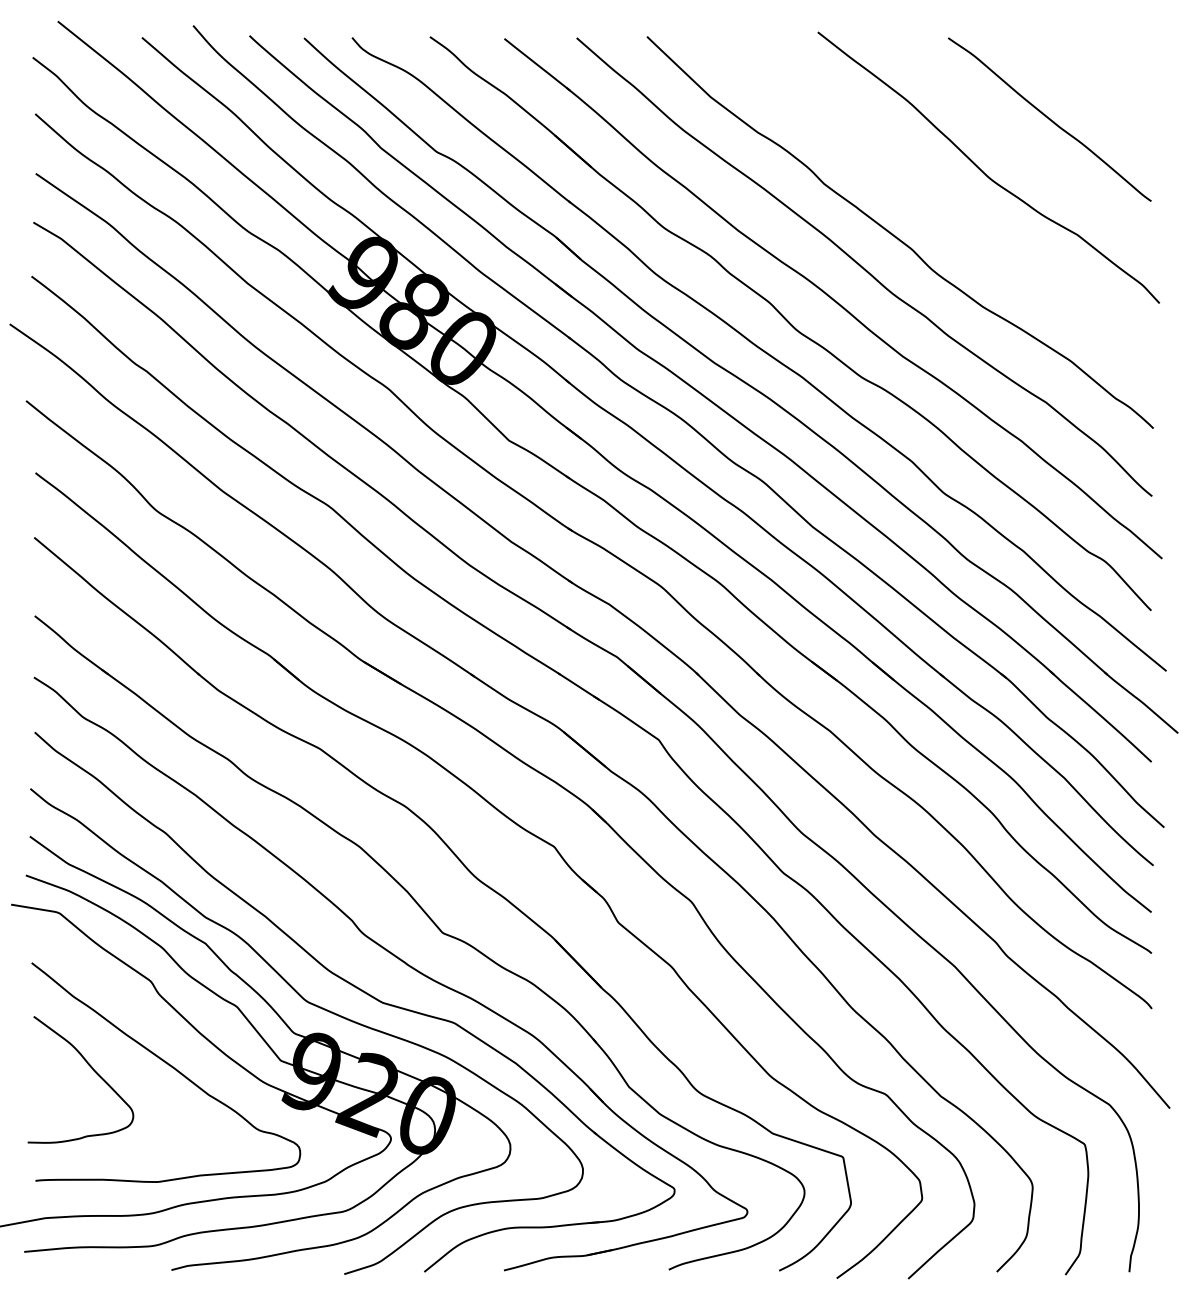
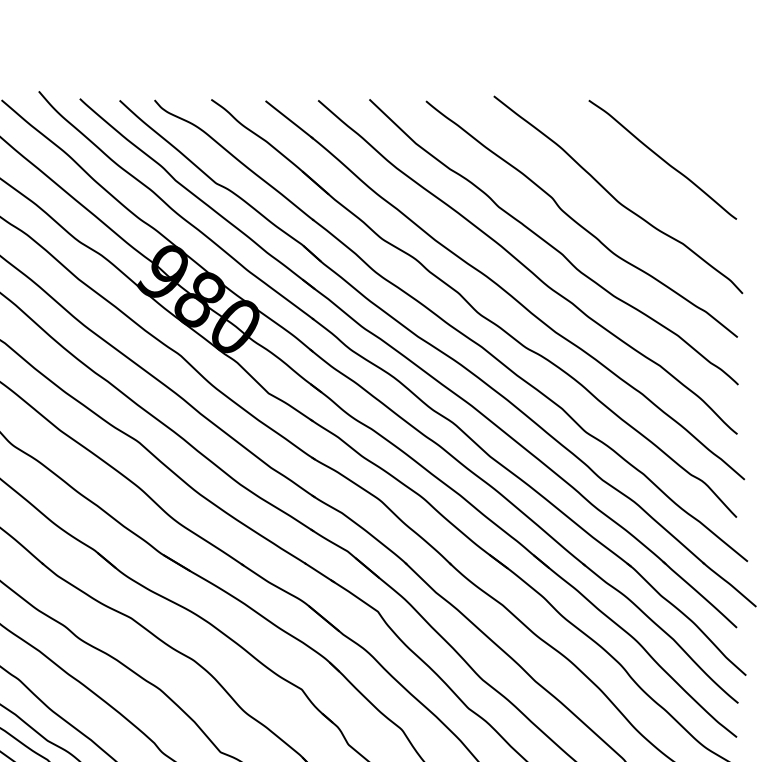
curve: (935, 207) -> (579, 223), added

